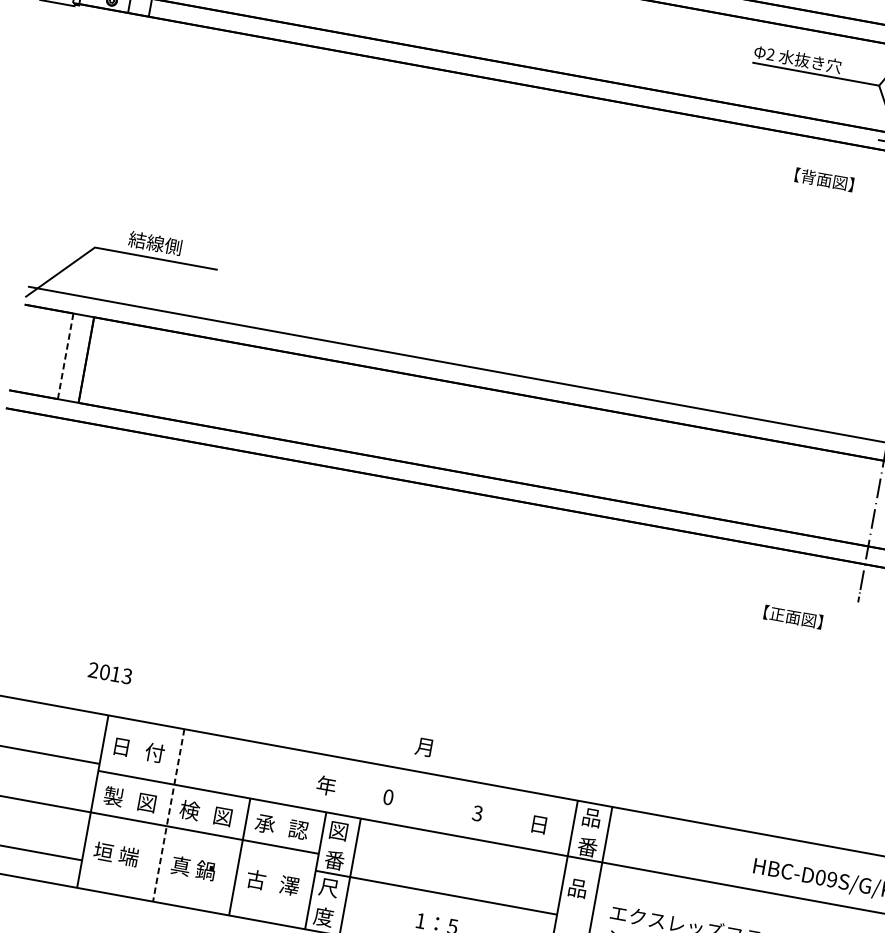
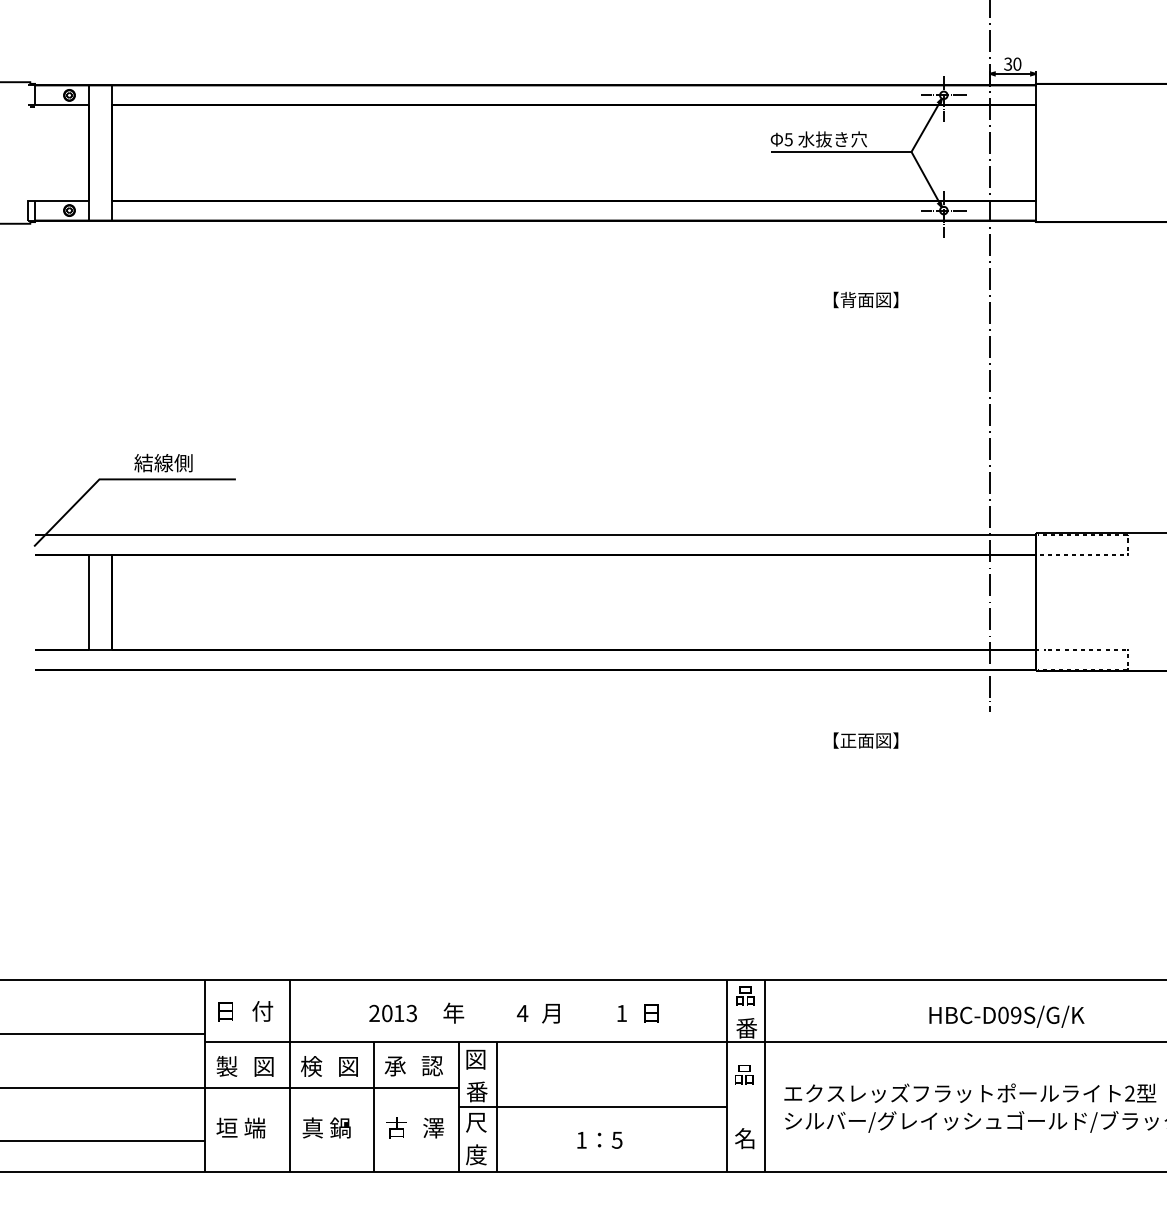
text: (770, 54) -> (788, 139), 2 -> 5
text: (824, 179) -> (865, 299), moved
line: (65, 356) -> (89, 602), dashed -> solid
text: (792, 617) -> (865, 740), moved
text: (109, 673) -> (392, 1013), moved
text: (423, 746) -> (550, 1013), moved
text: (388, 797) -> (522, 1013), 0 -> 4
text: (477, 813) -> (621, 1013), 3 -> 1
line: (168, 814) -> (289, 1075), dashed -> solid
text: (539, 824) -> (651, 1013), moved

